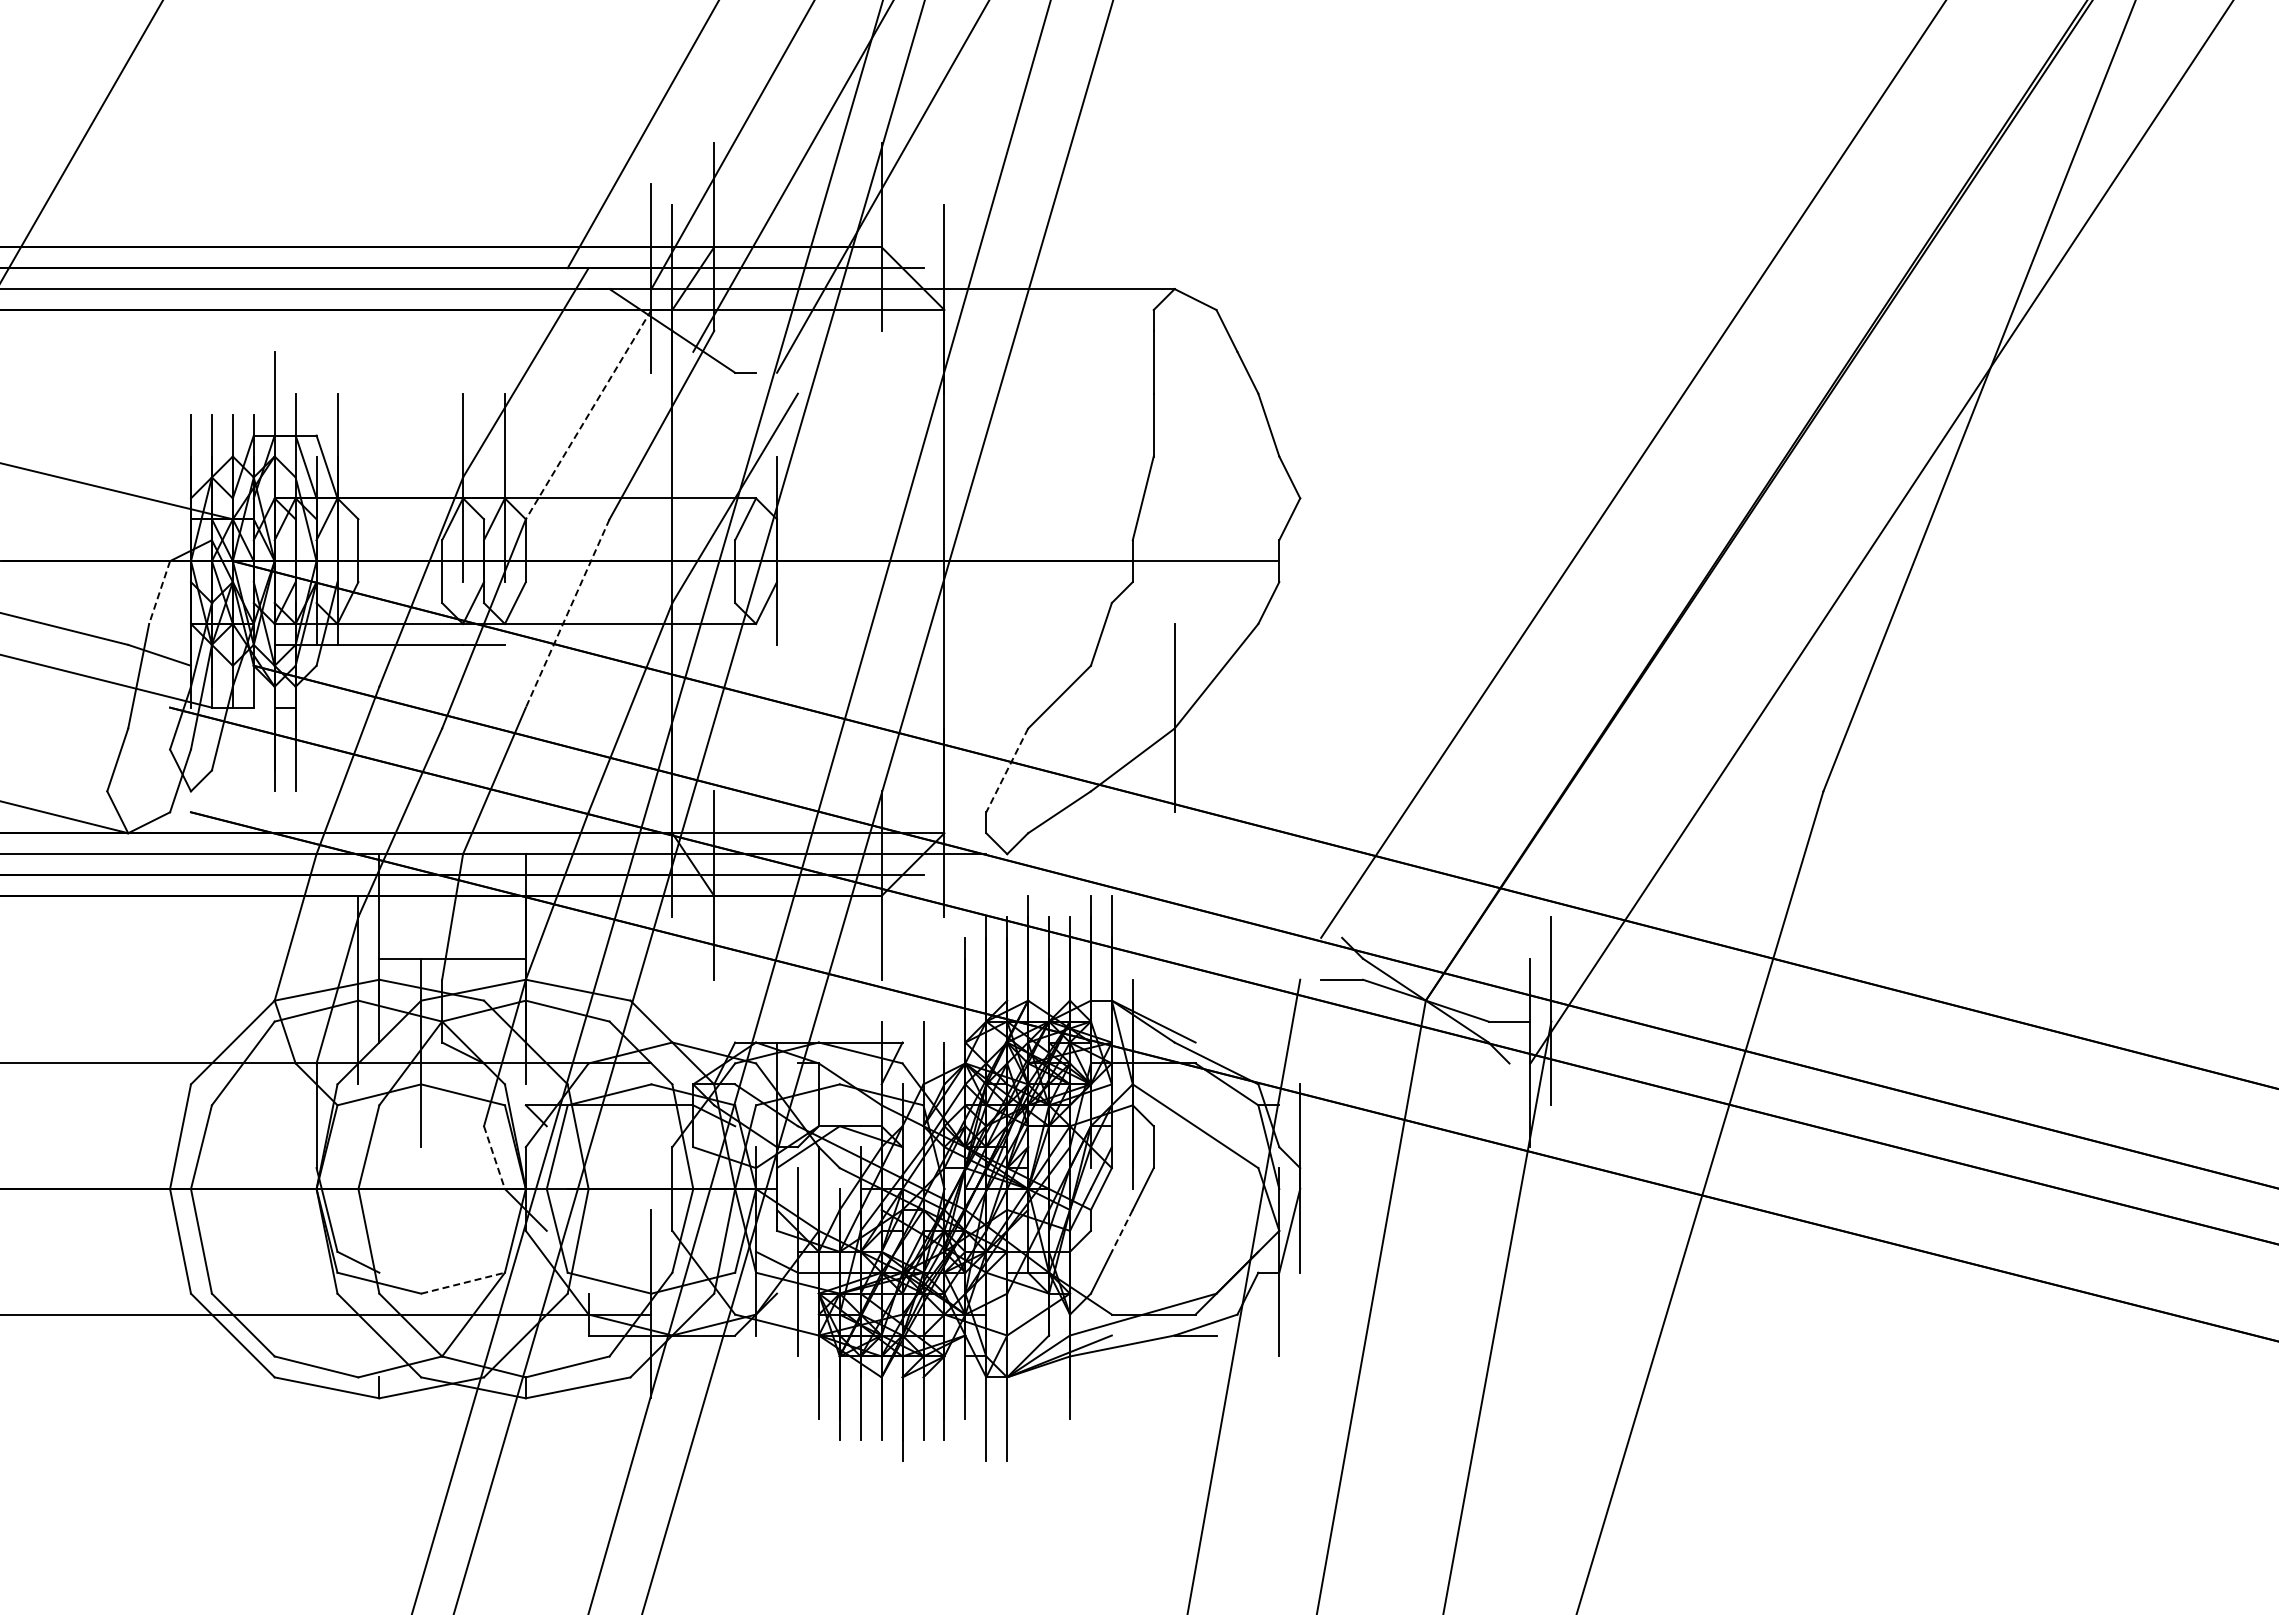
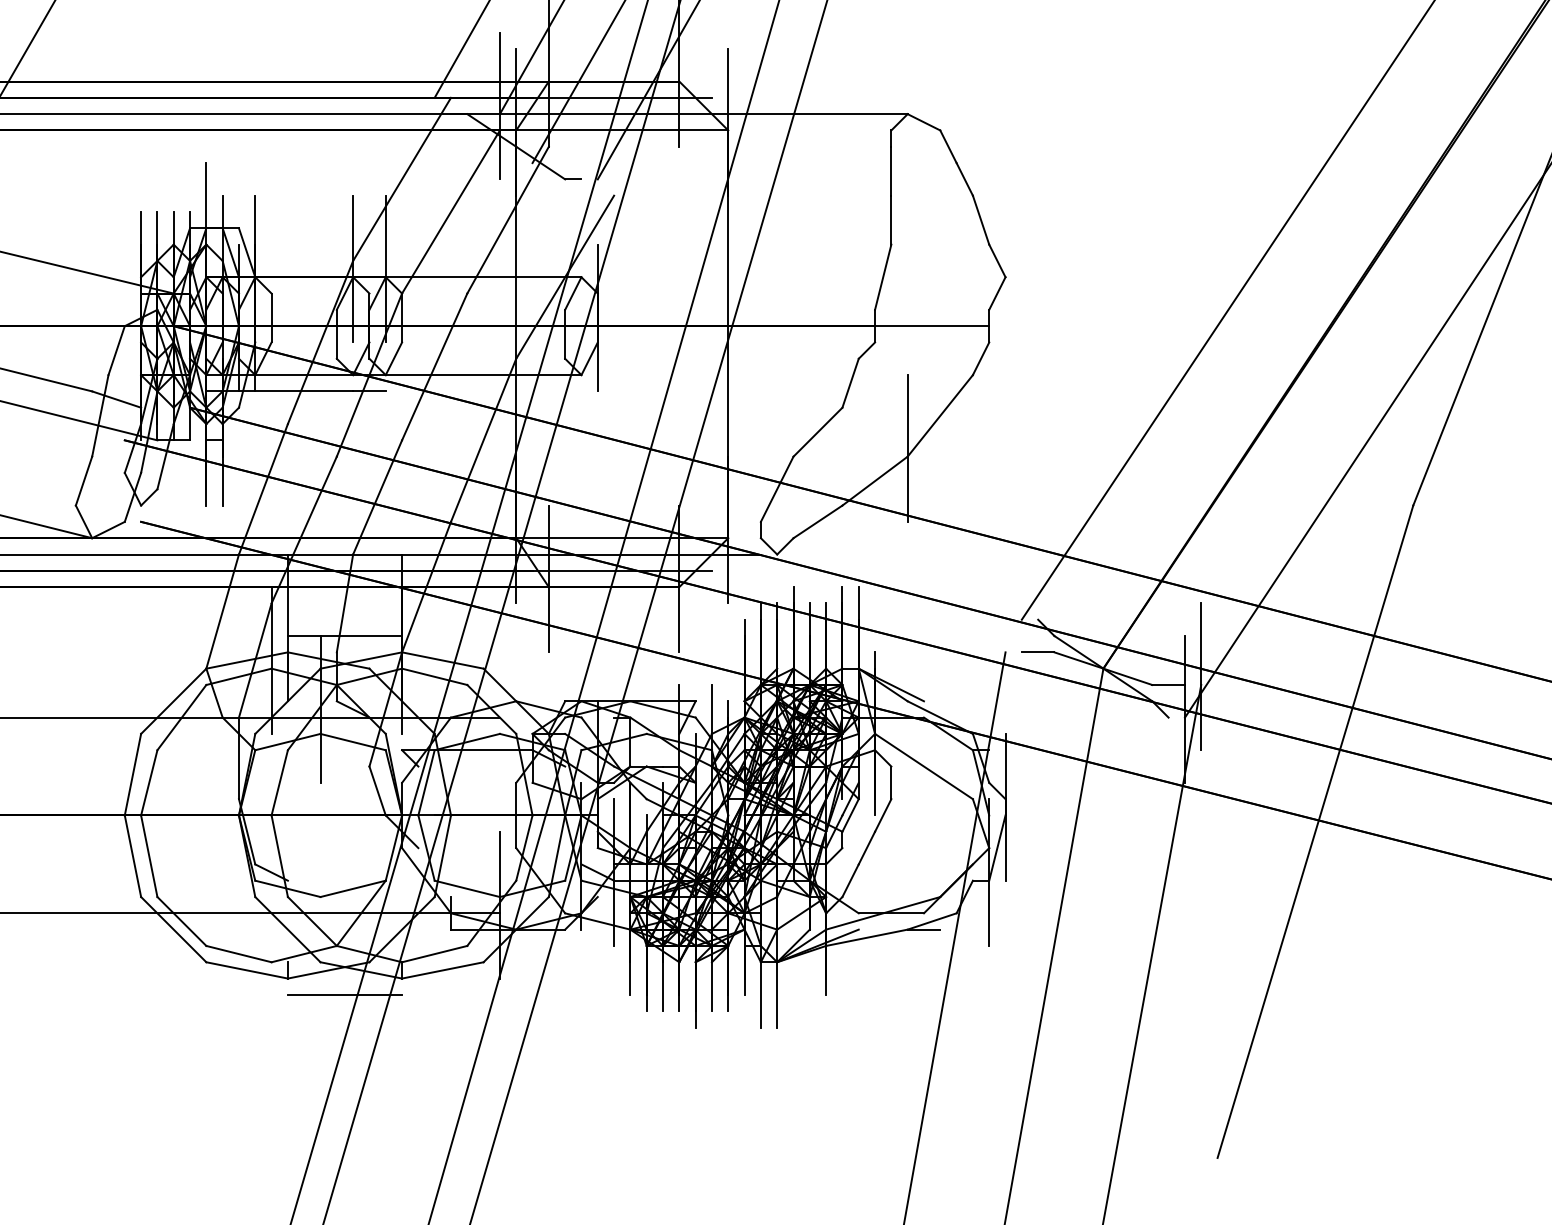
line: (588, 415) -> (450, 212), dashed -> solid
line: (159, 593) -> (116, 351), dashed -> solid
line: (567, 613) -> (434, 366), dashed -> solid
line: (1007, 770) -> (777, 489), dashed -> solid
line: (494, 1158) -> (377, 791), dashed -> solid
line: (1122, 1231) -> (867, 848), dashed -> solid
line: (463, 1283) -> (353, 889), dashed -> solid
line: (452, 1419) -> (344, 995), added

